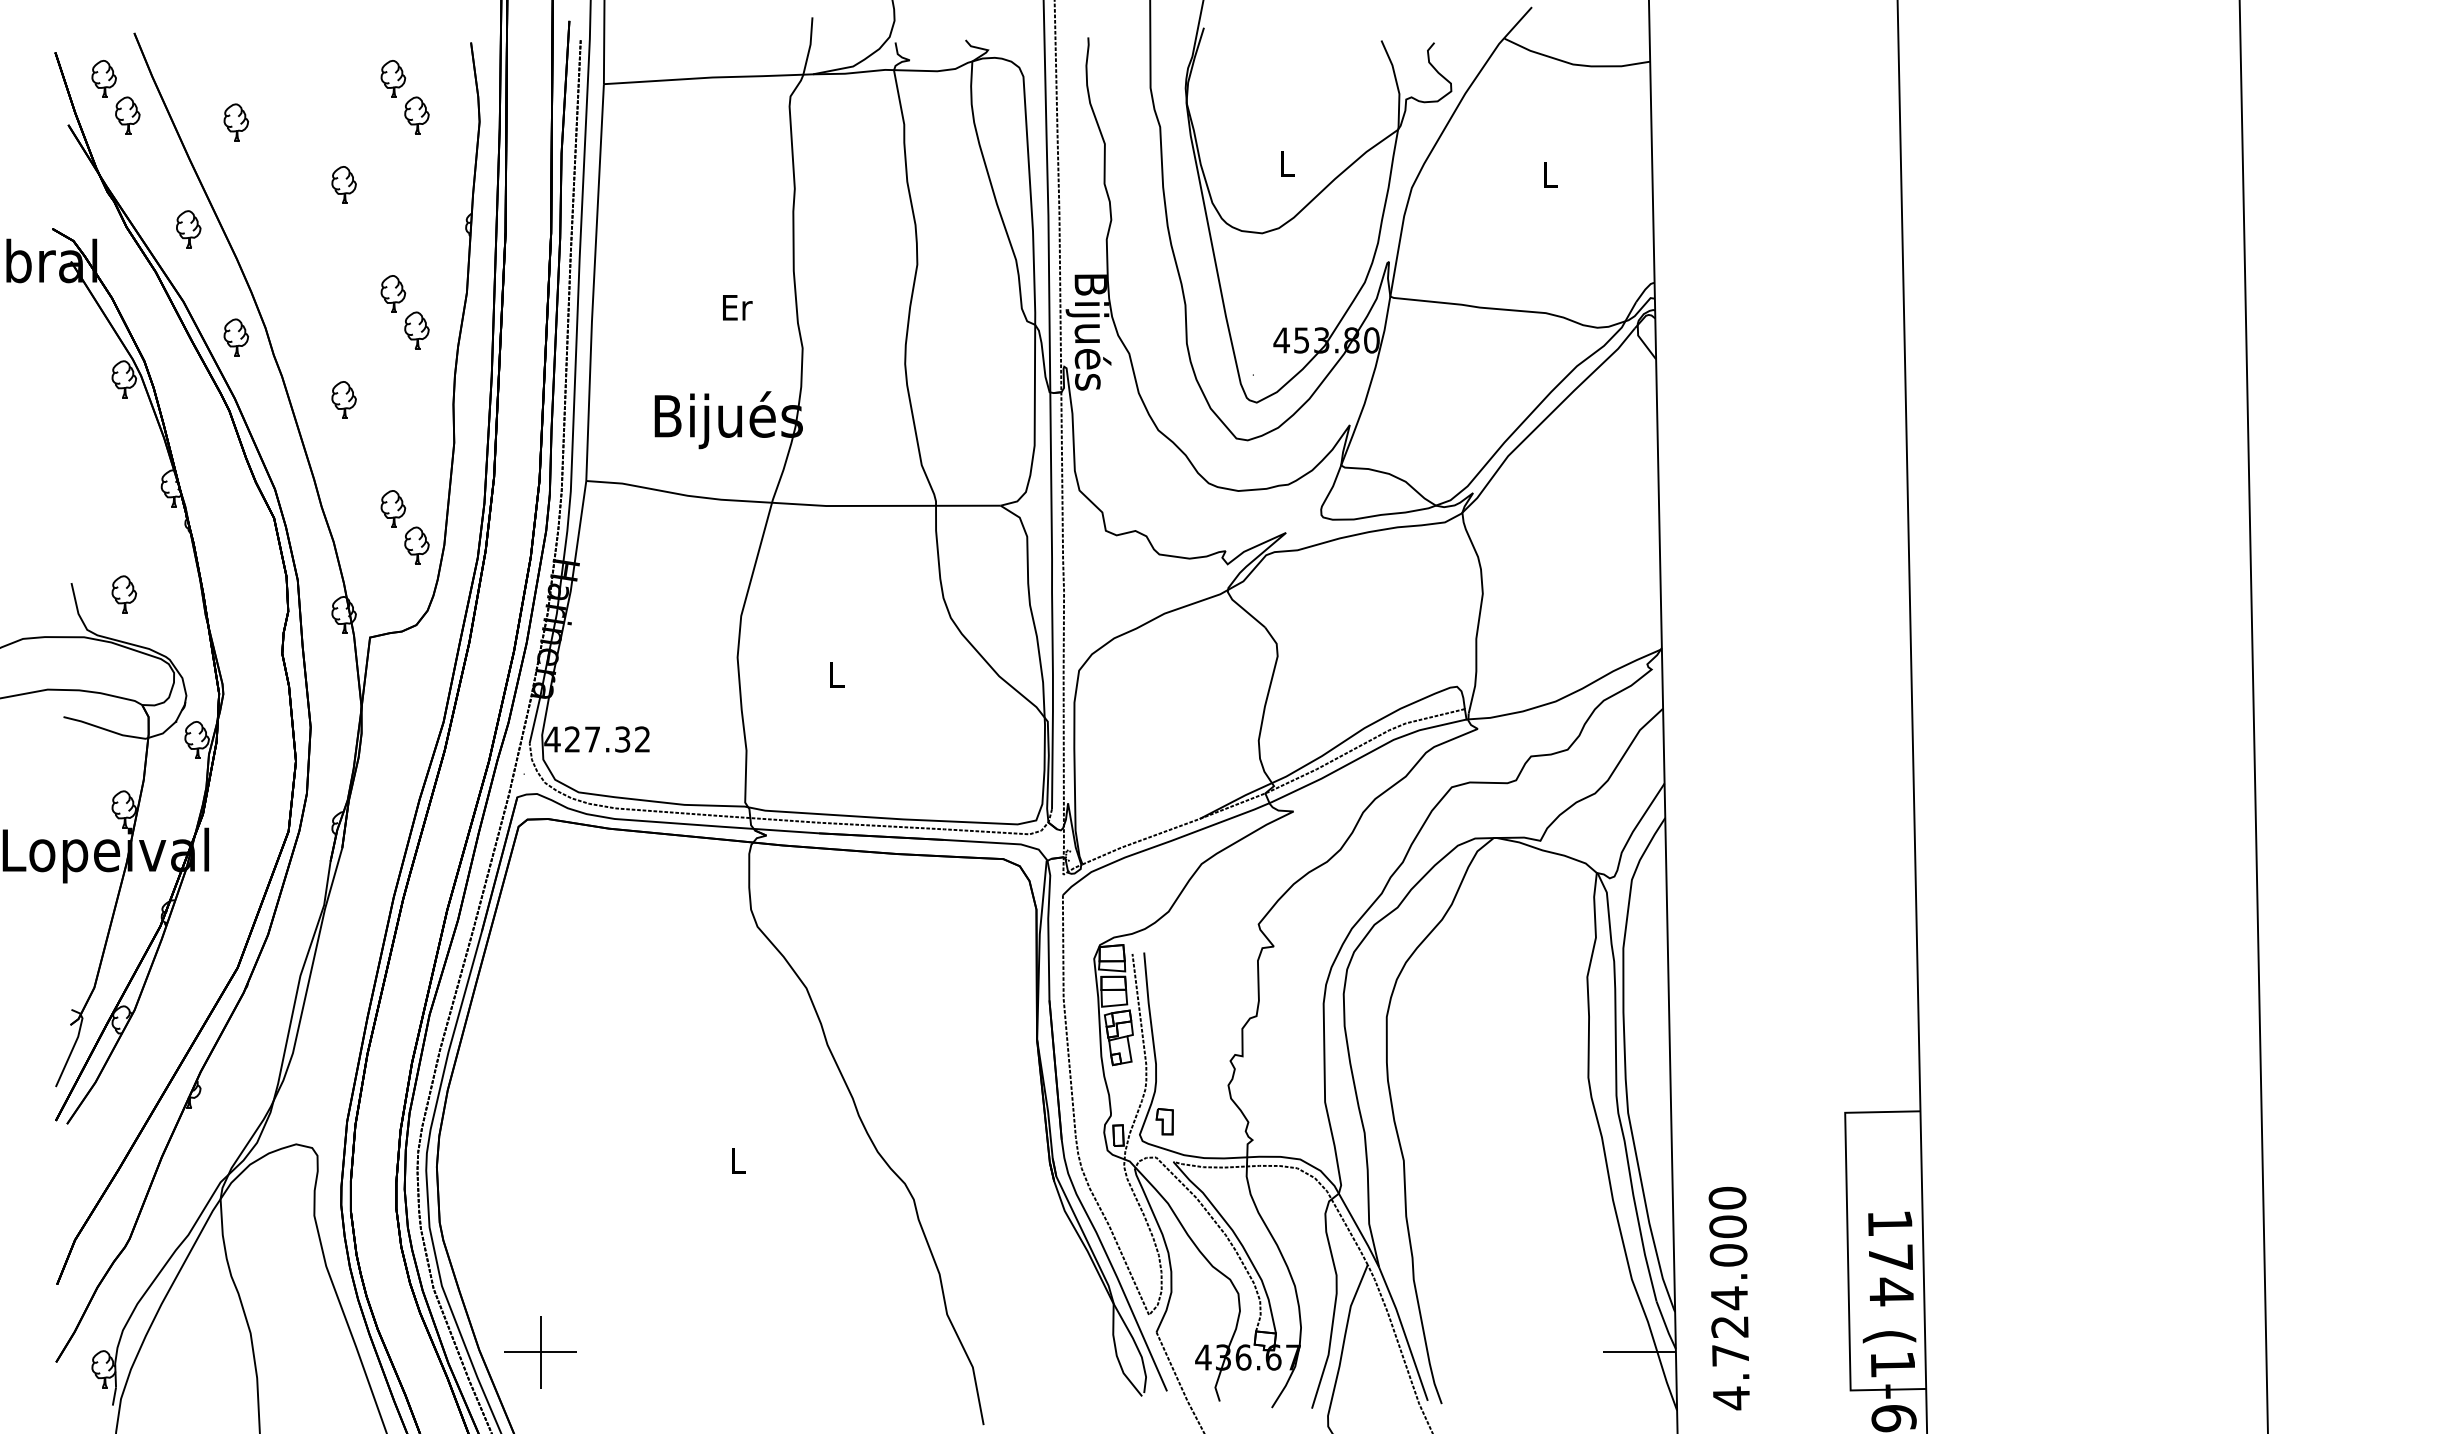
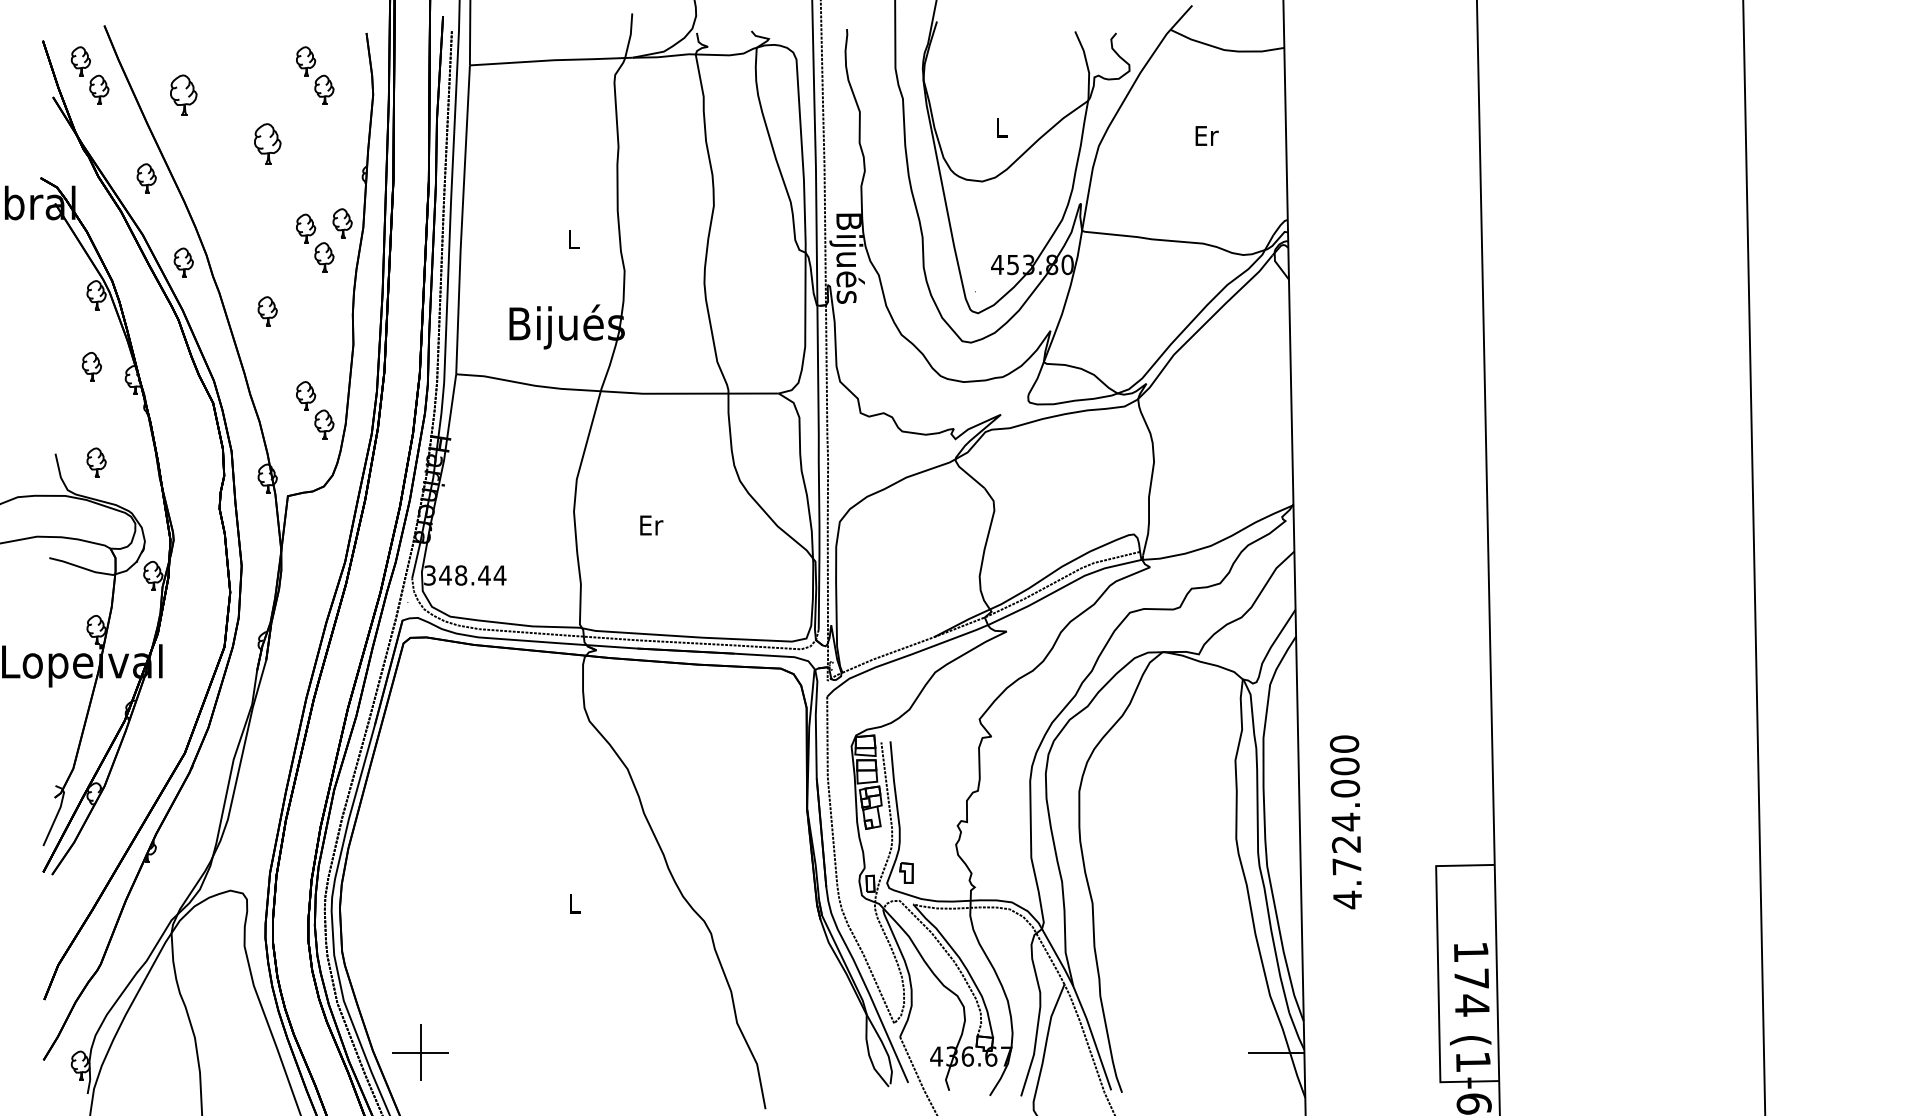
part: (236, 122) -> (183, 95), size x1.4
text: (1550, 174) -> (1206, 135), L -> Er
part: (343, 184) -> (267, 143), size x1.4
part: (440, 286) -> (342, 222), added
text: (737, 307) -> (573, 239), Er -> L
part: (118, 471) -> (92, 366), added
text: (837, 674) -> (651, 524), L -> Er
text: (597, 739) -> (464, 575), 427.32 -> 348.44
text: (1728, 1298) -> (1345, 822), moved

